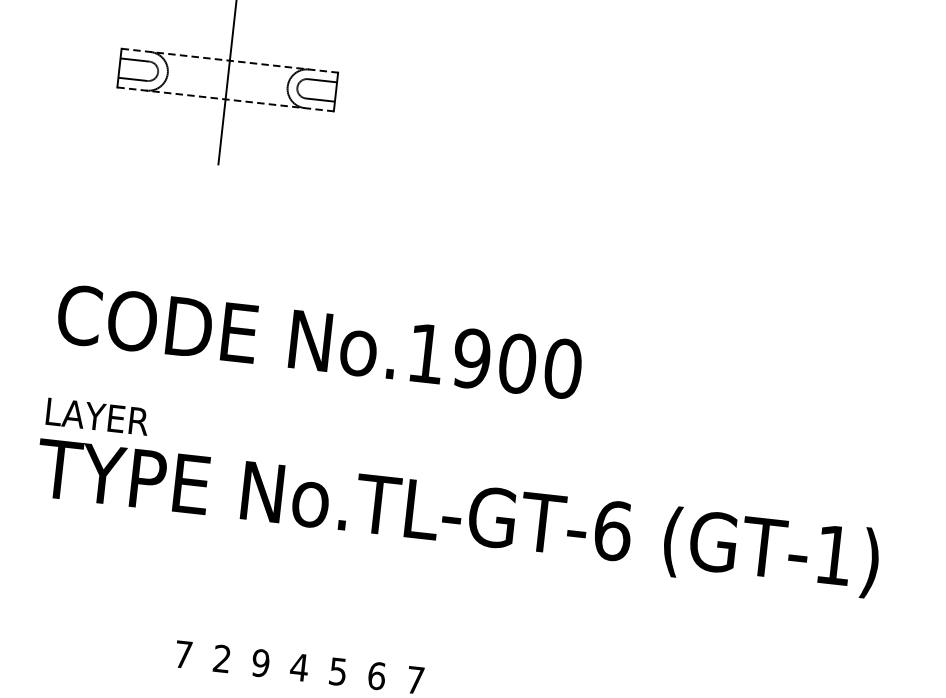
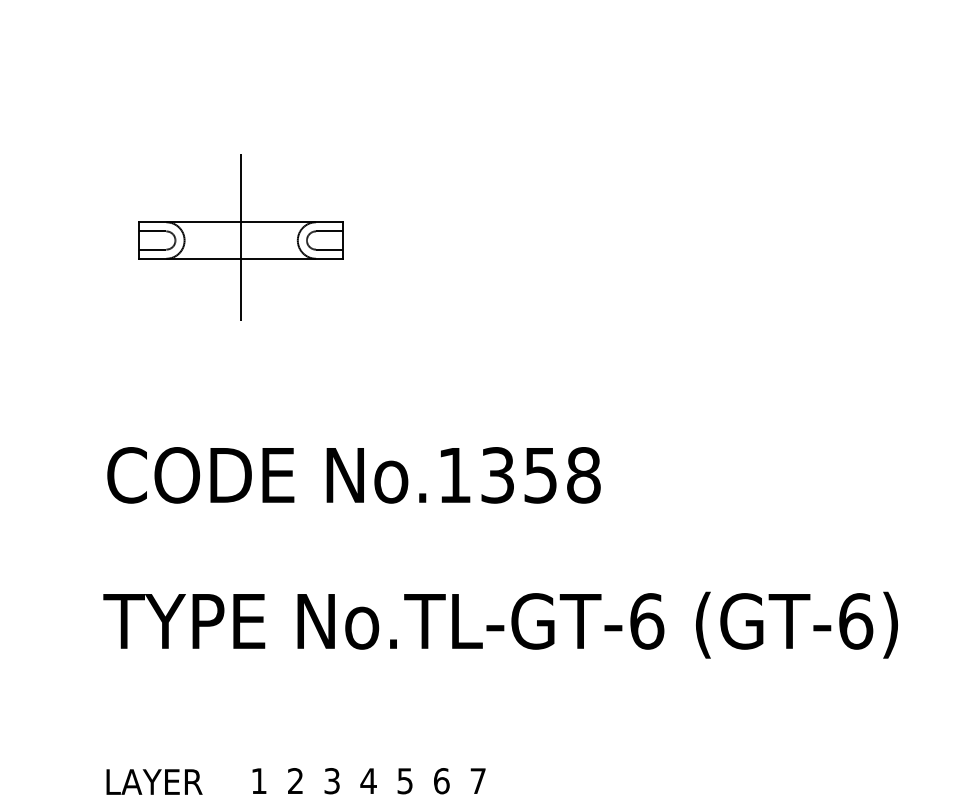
line: (230, 61) -> (241, 222), dashed -> solid
line: (225, 99) -> (241, 258), dashed -> solid
text: (517, 363) -> (540, 475), No.1900 -> No.1358
text: (97, 416) -> (154, 781), moved
text: (834, 555) -> (856, 621), (GT-1) -> (GT-6)
text: (182, 653) -> (258, 780), 7 -> 1
text: (260, 663) -> (331, 781), 9 -> 3

